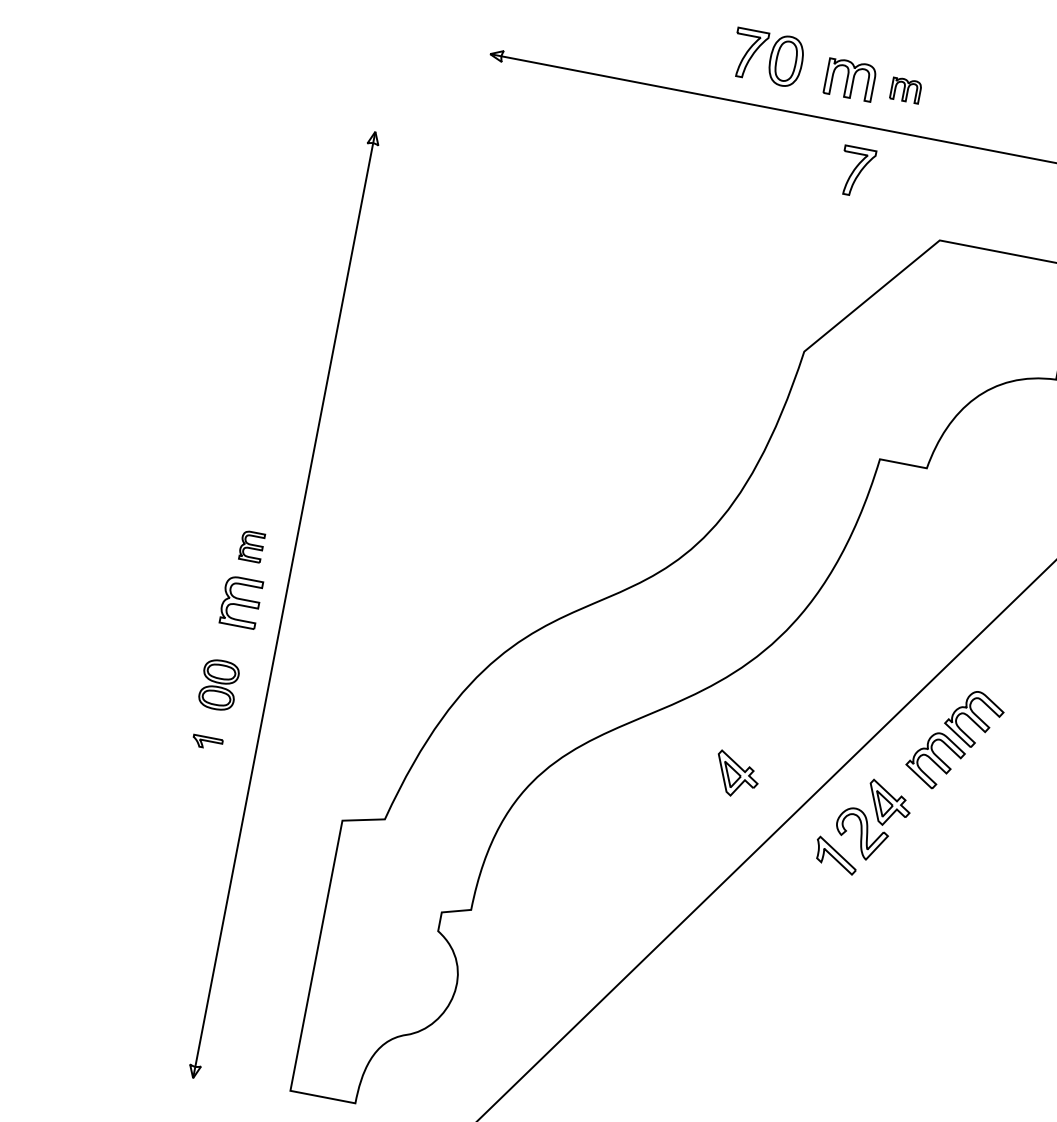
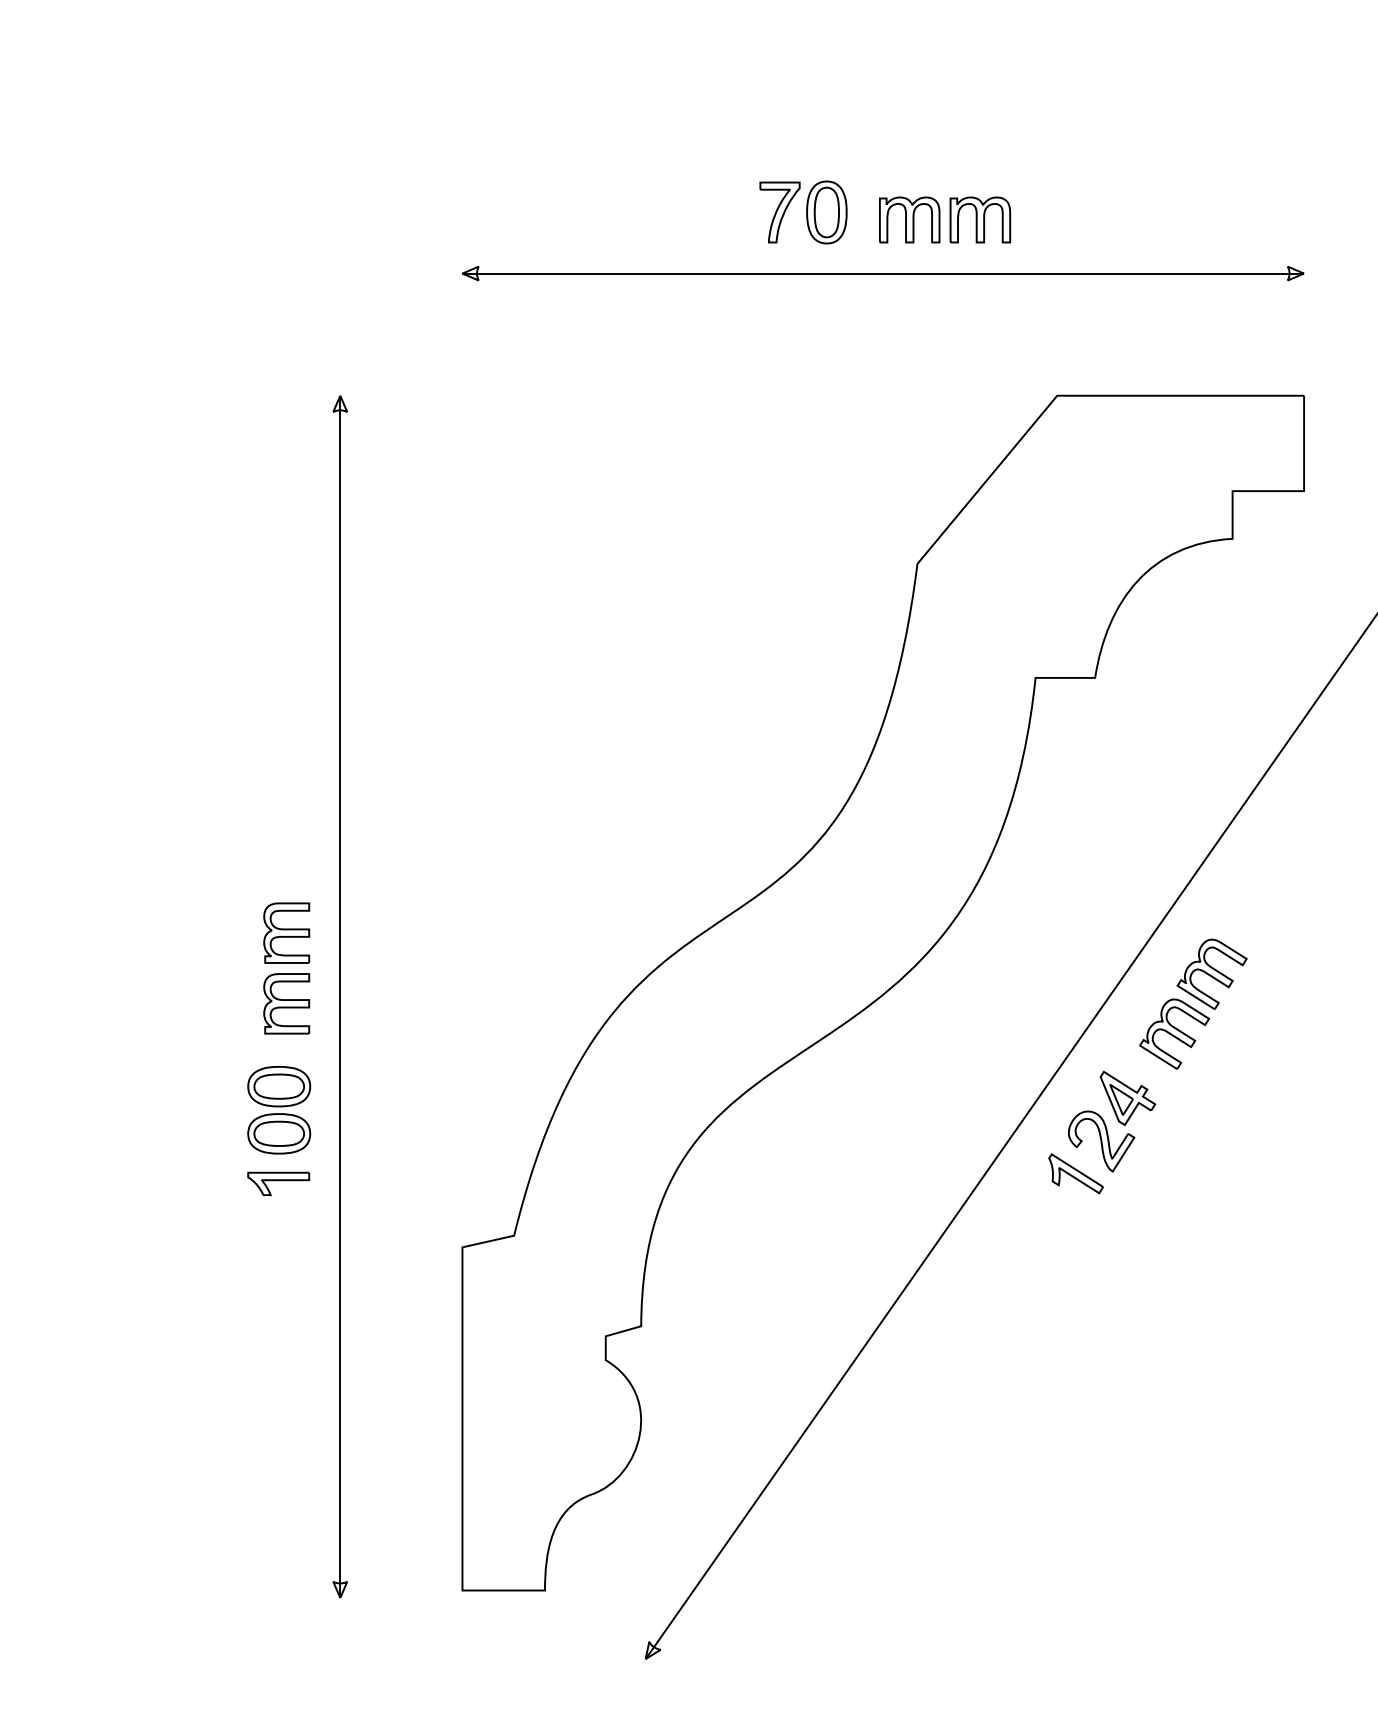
part: (906, 90) -> (980, 219), size x1.67
part: (856, 171) -> (938, 331), removed
part: (251, 546) -> (286, 932), size x1.67
part: (219, 685) -> (279, 1110), size x1.43
part: (207, 742) -> (278, 1183), size x1.67
part: (736, 774) -> (934, 1097), removed

